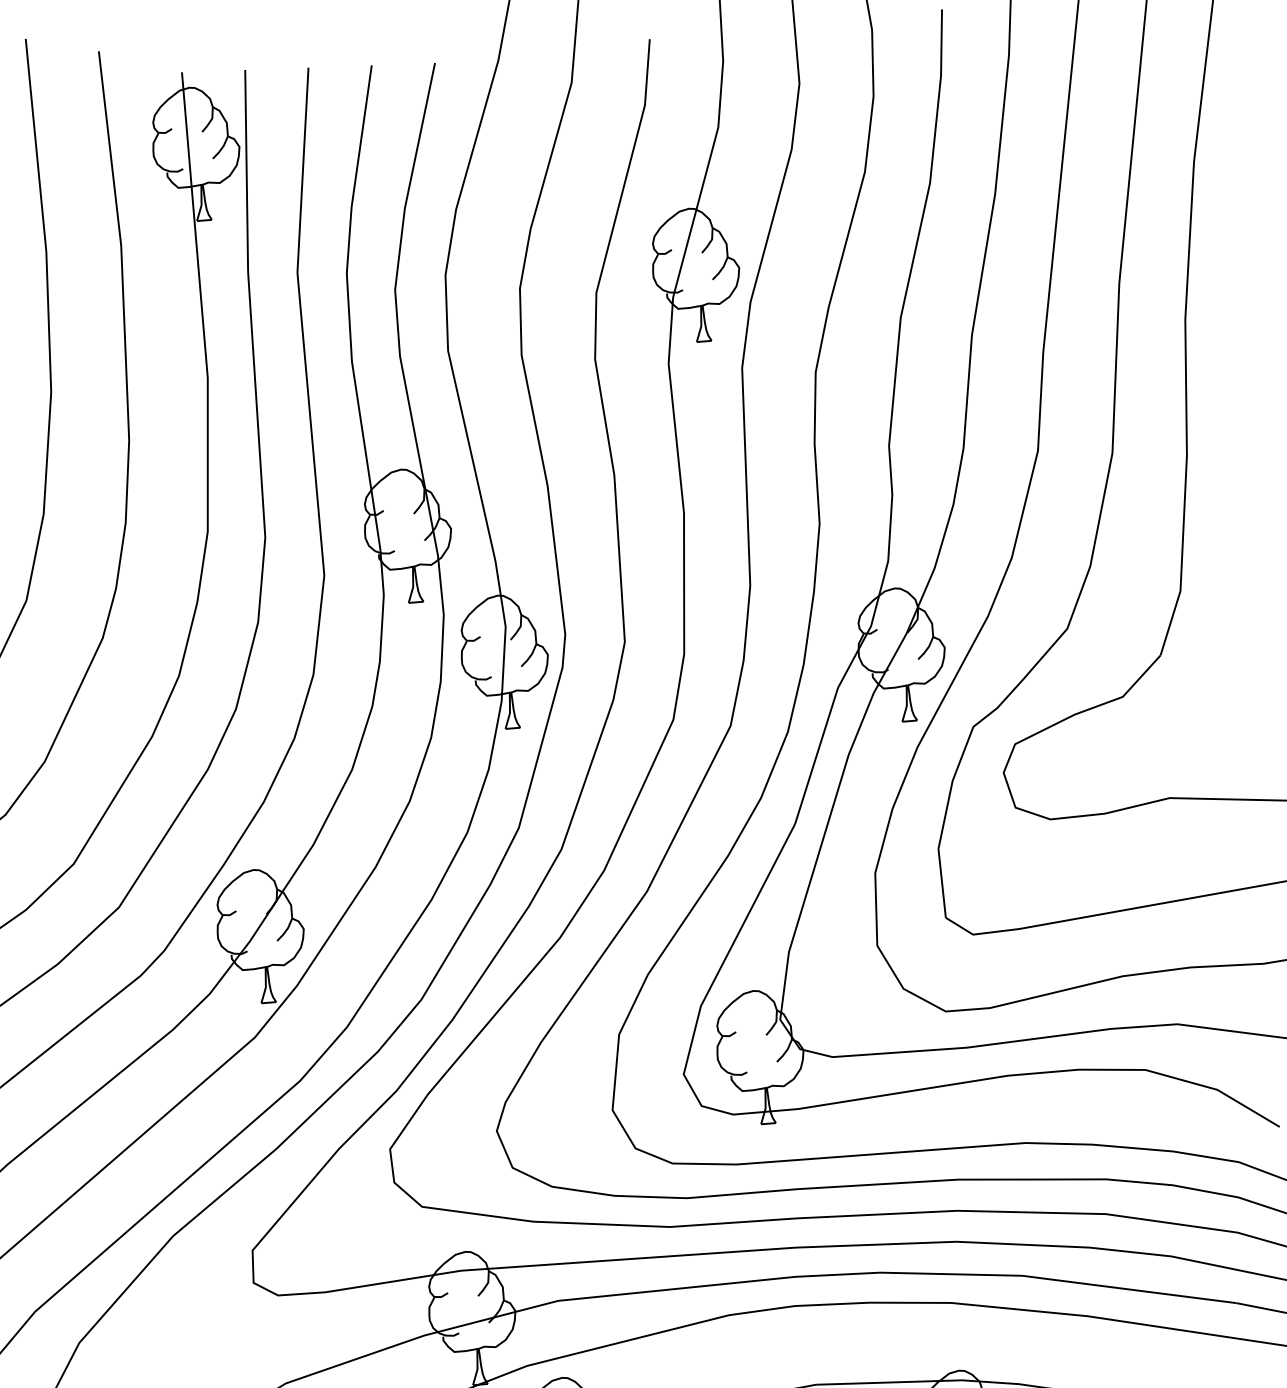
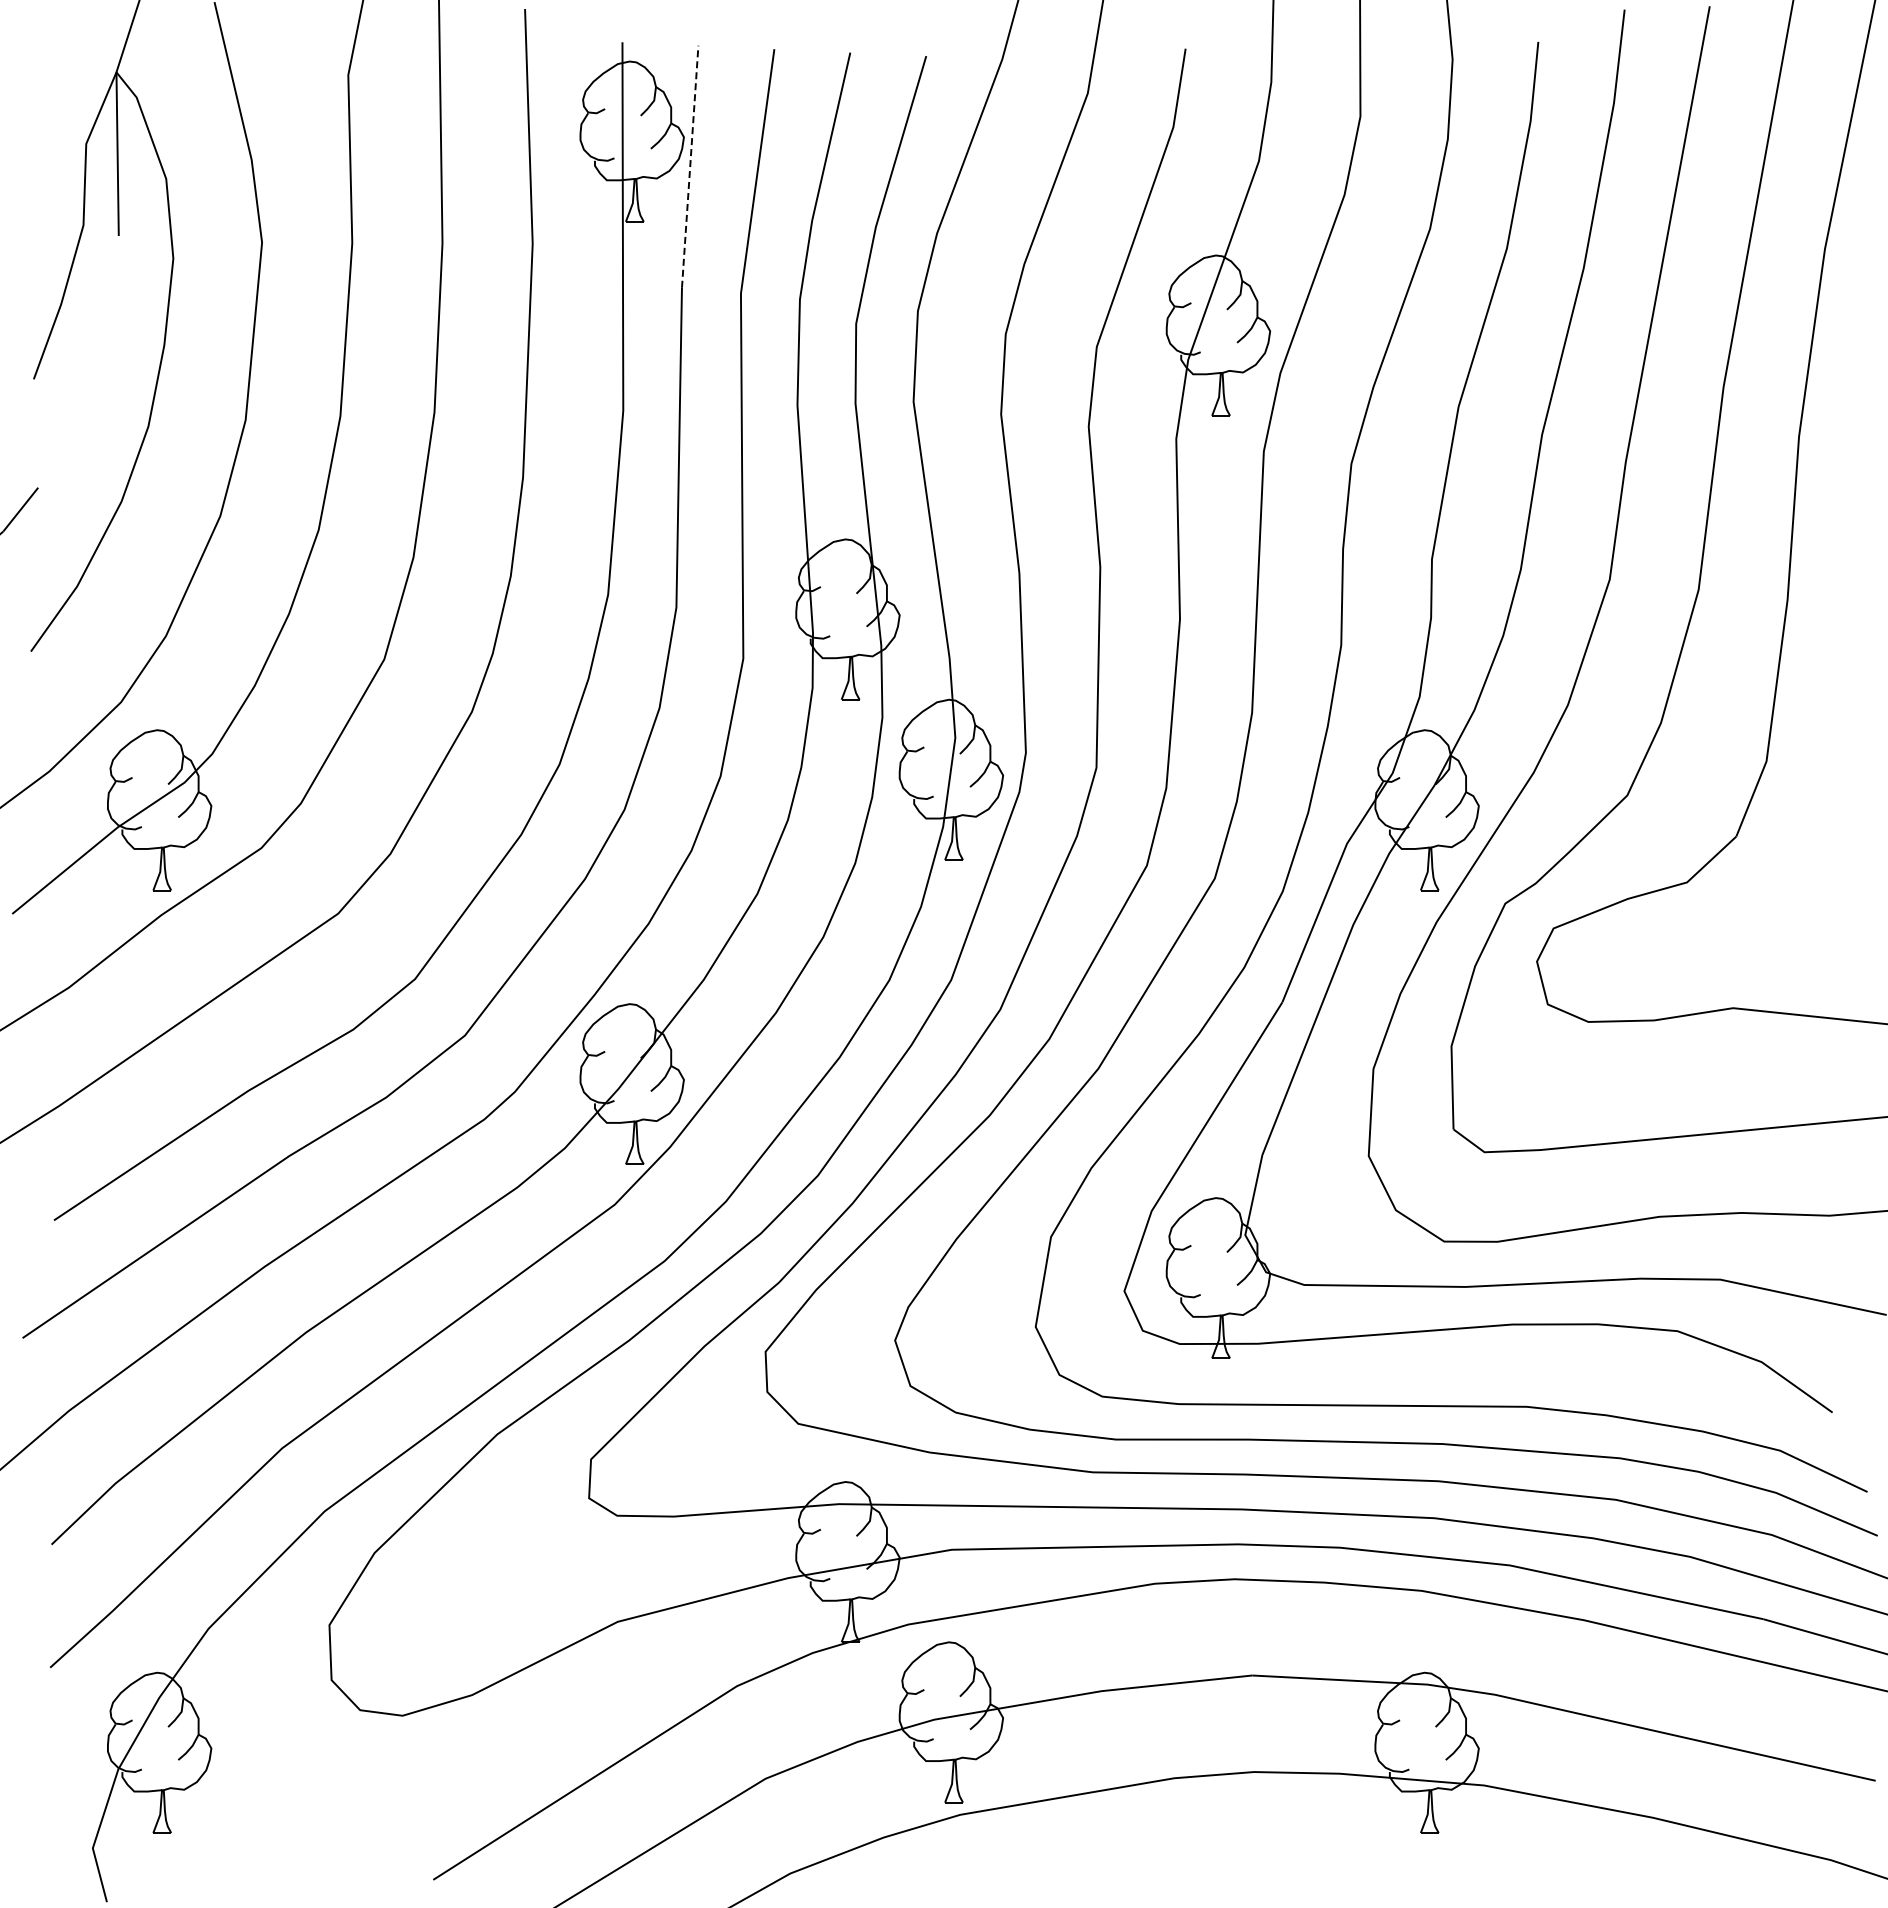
line: (246, 170) -> (690, 166), solid -> dashed

